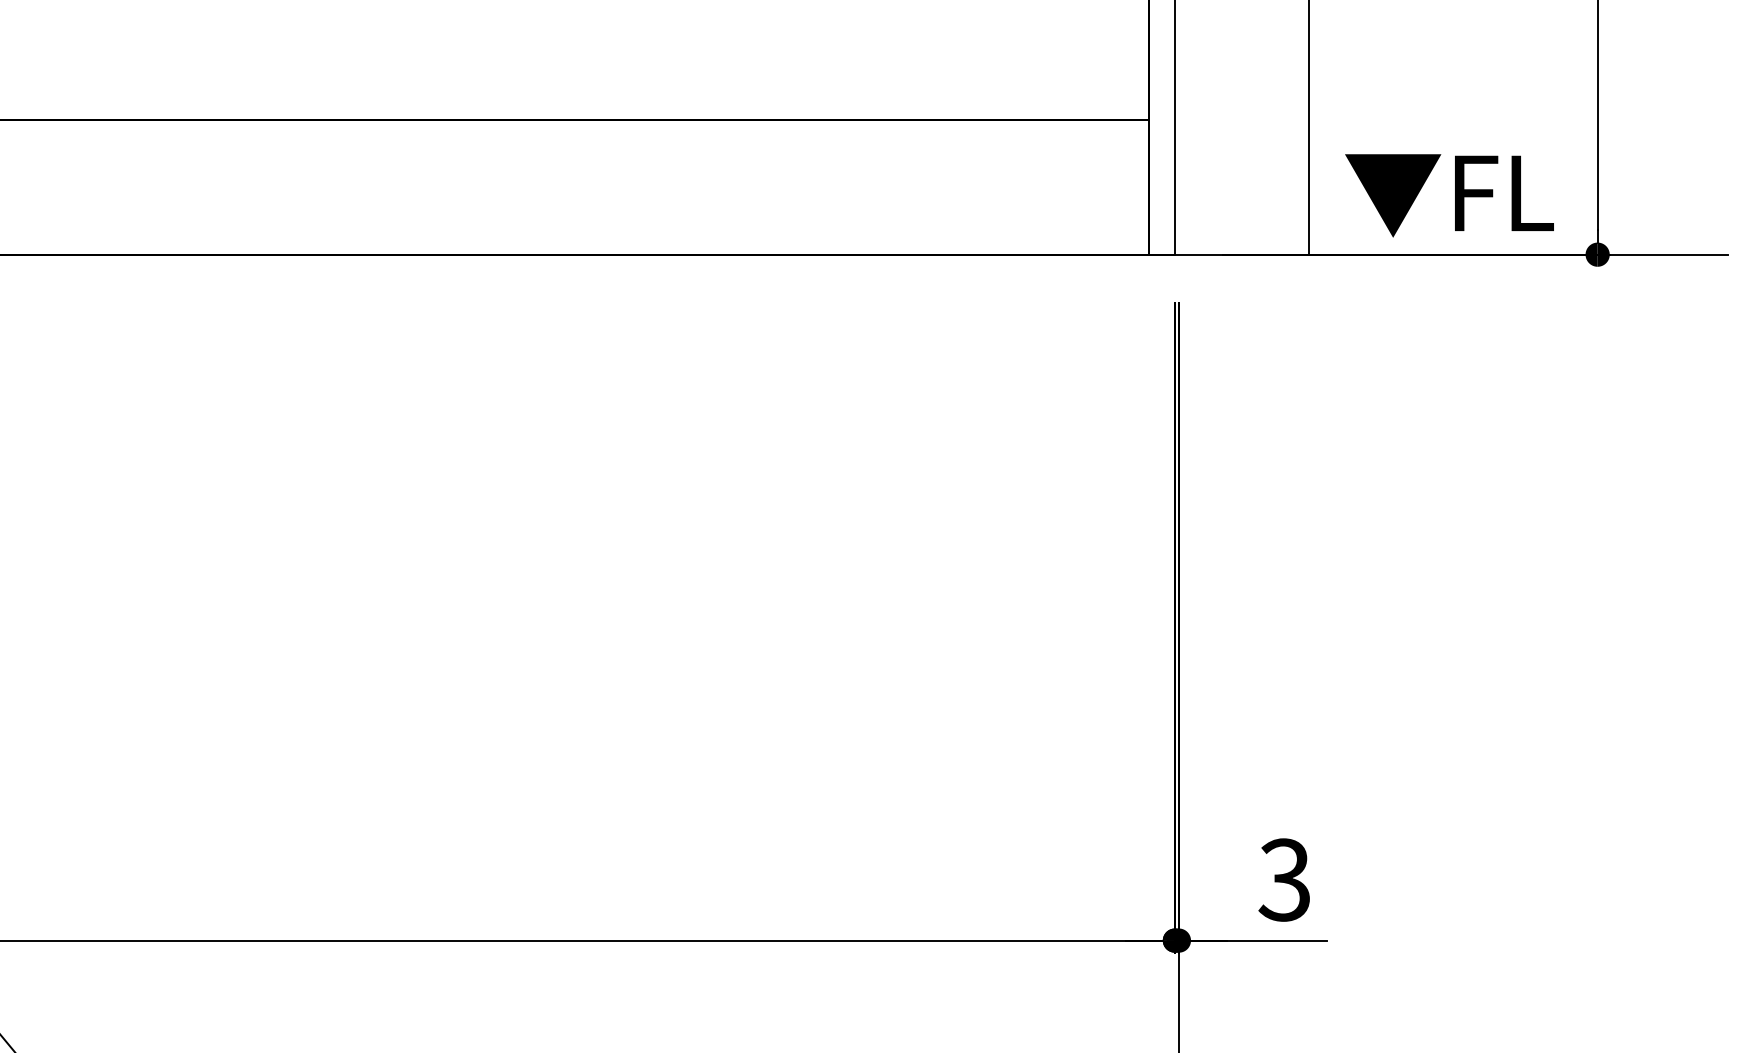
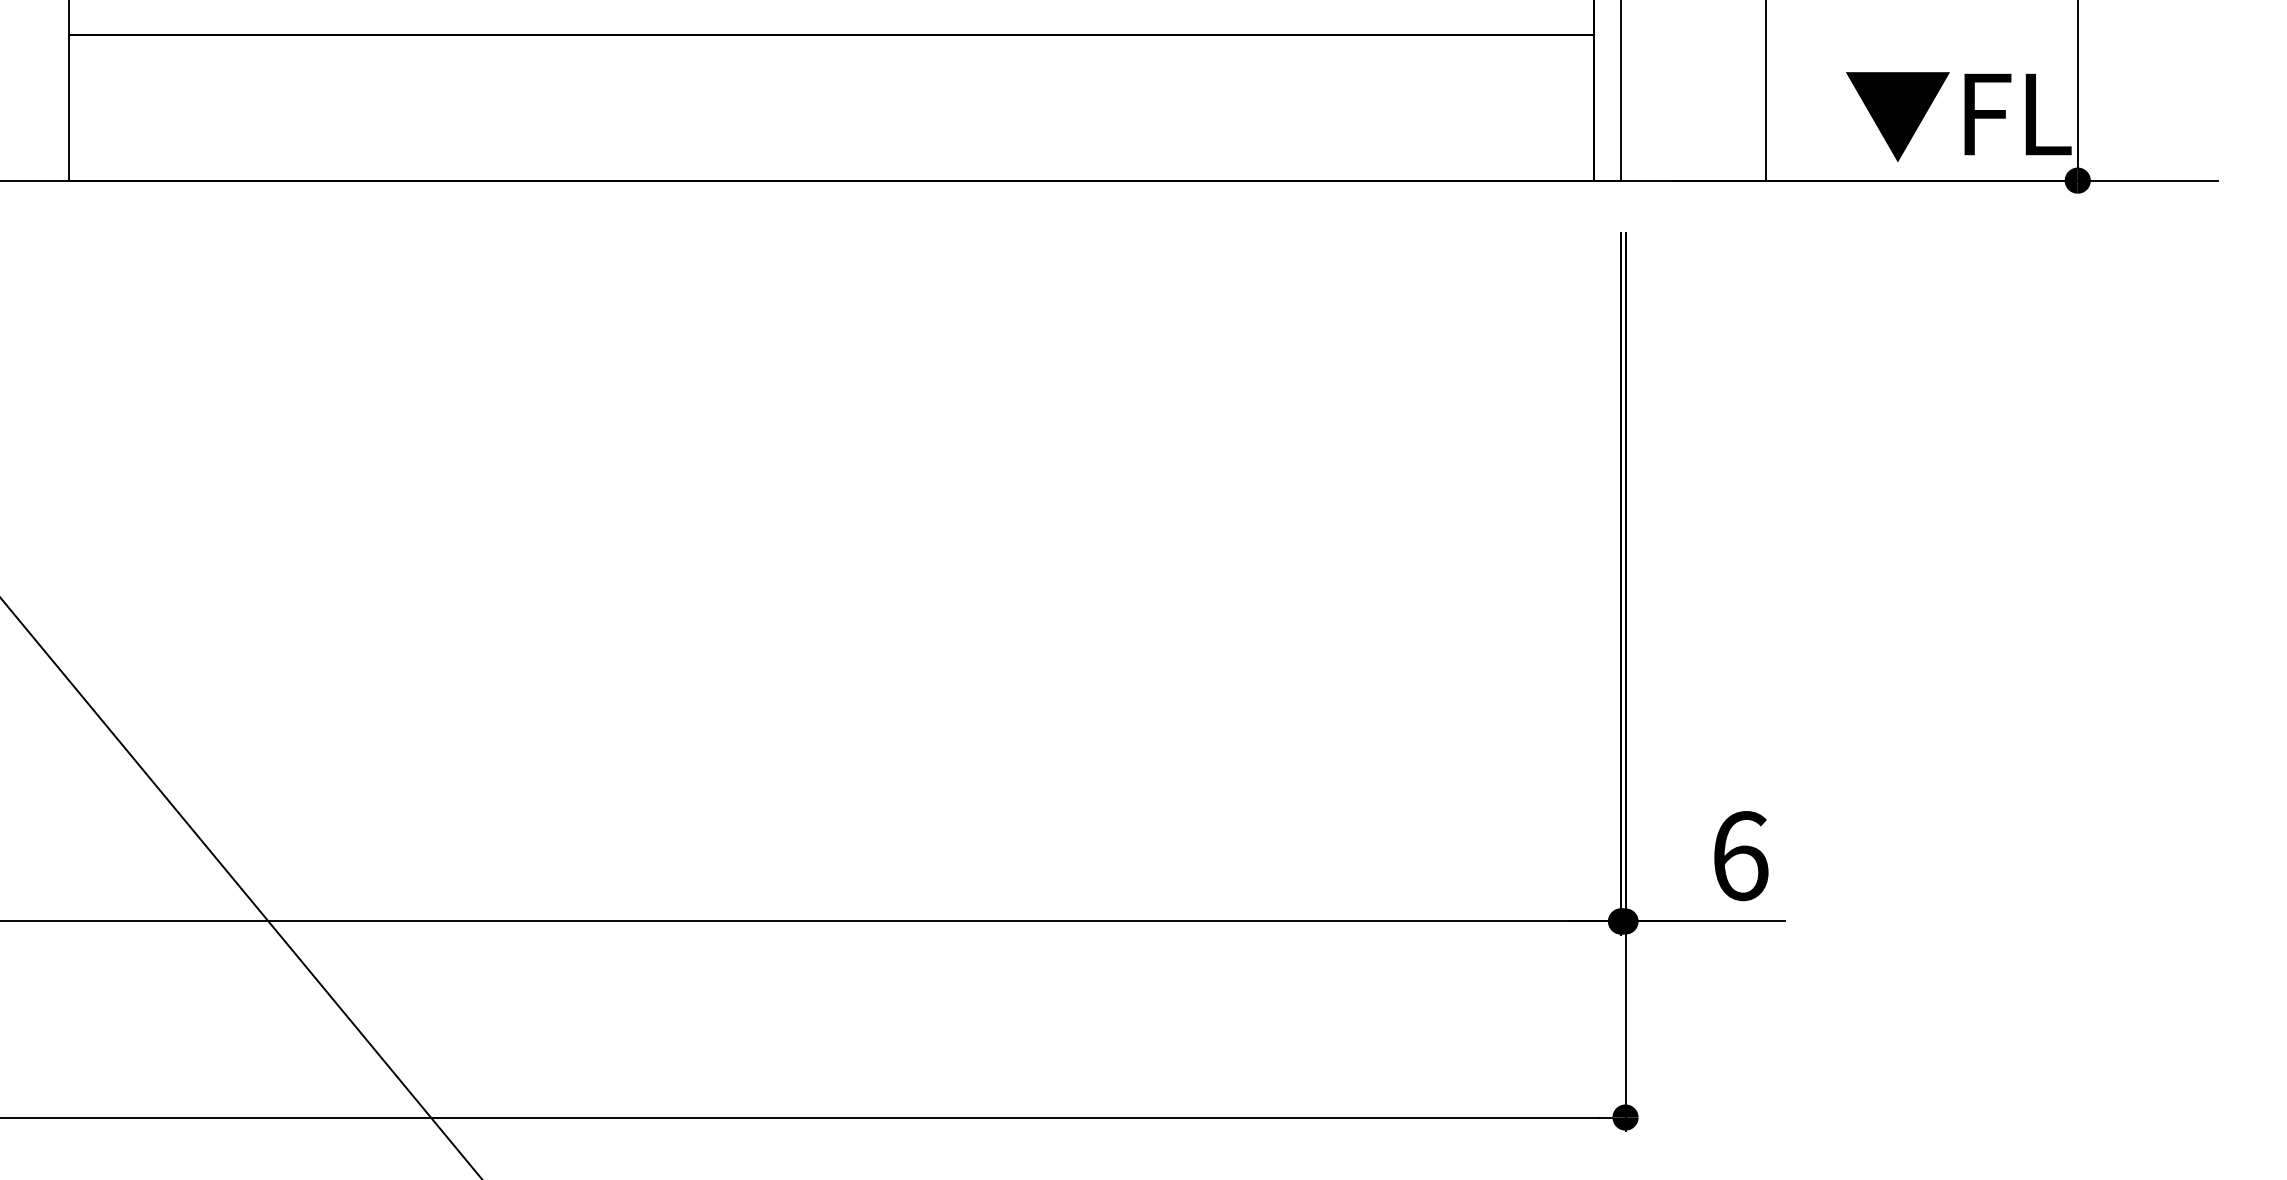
text: (1449, 195) -> (1958, 116), moved
text: (1284, 880) -> (1739, 856), 3 -> 6

